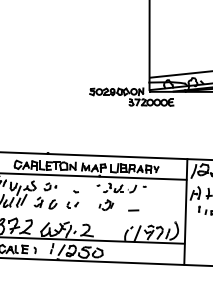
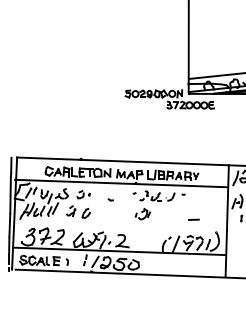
part: (72, 204) -> (106, 213), removed
line: (133, 210) -> (193, 219), moved

